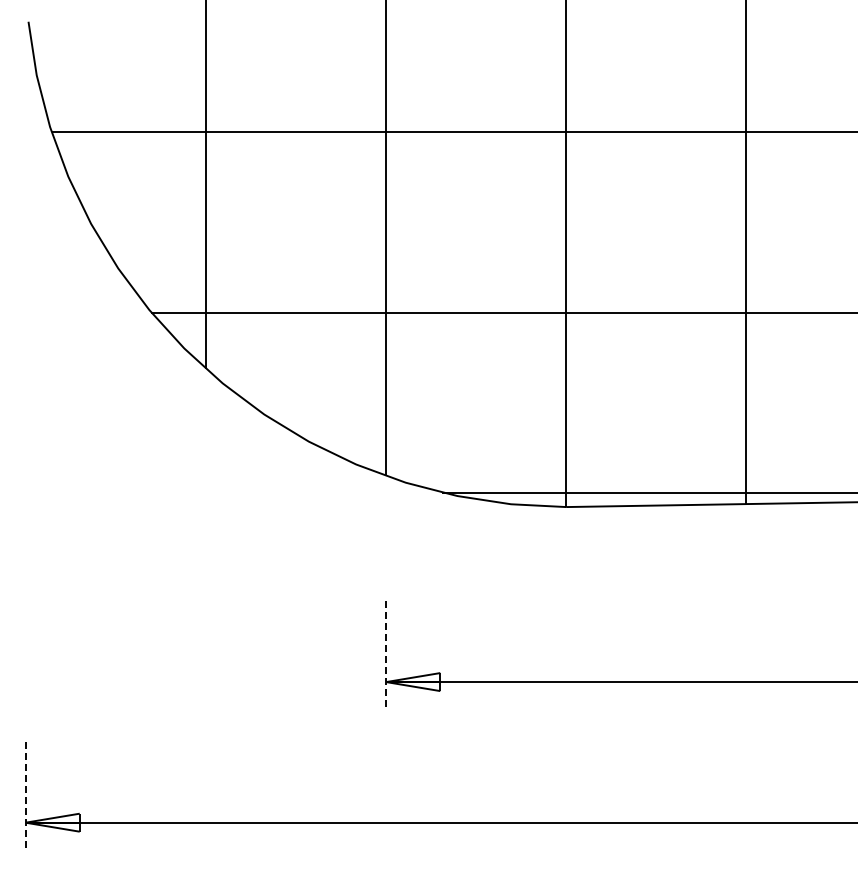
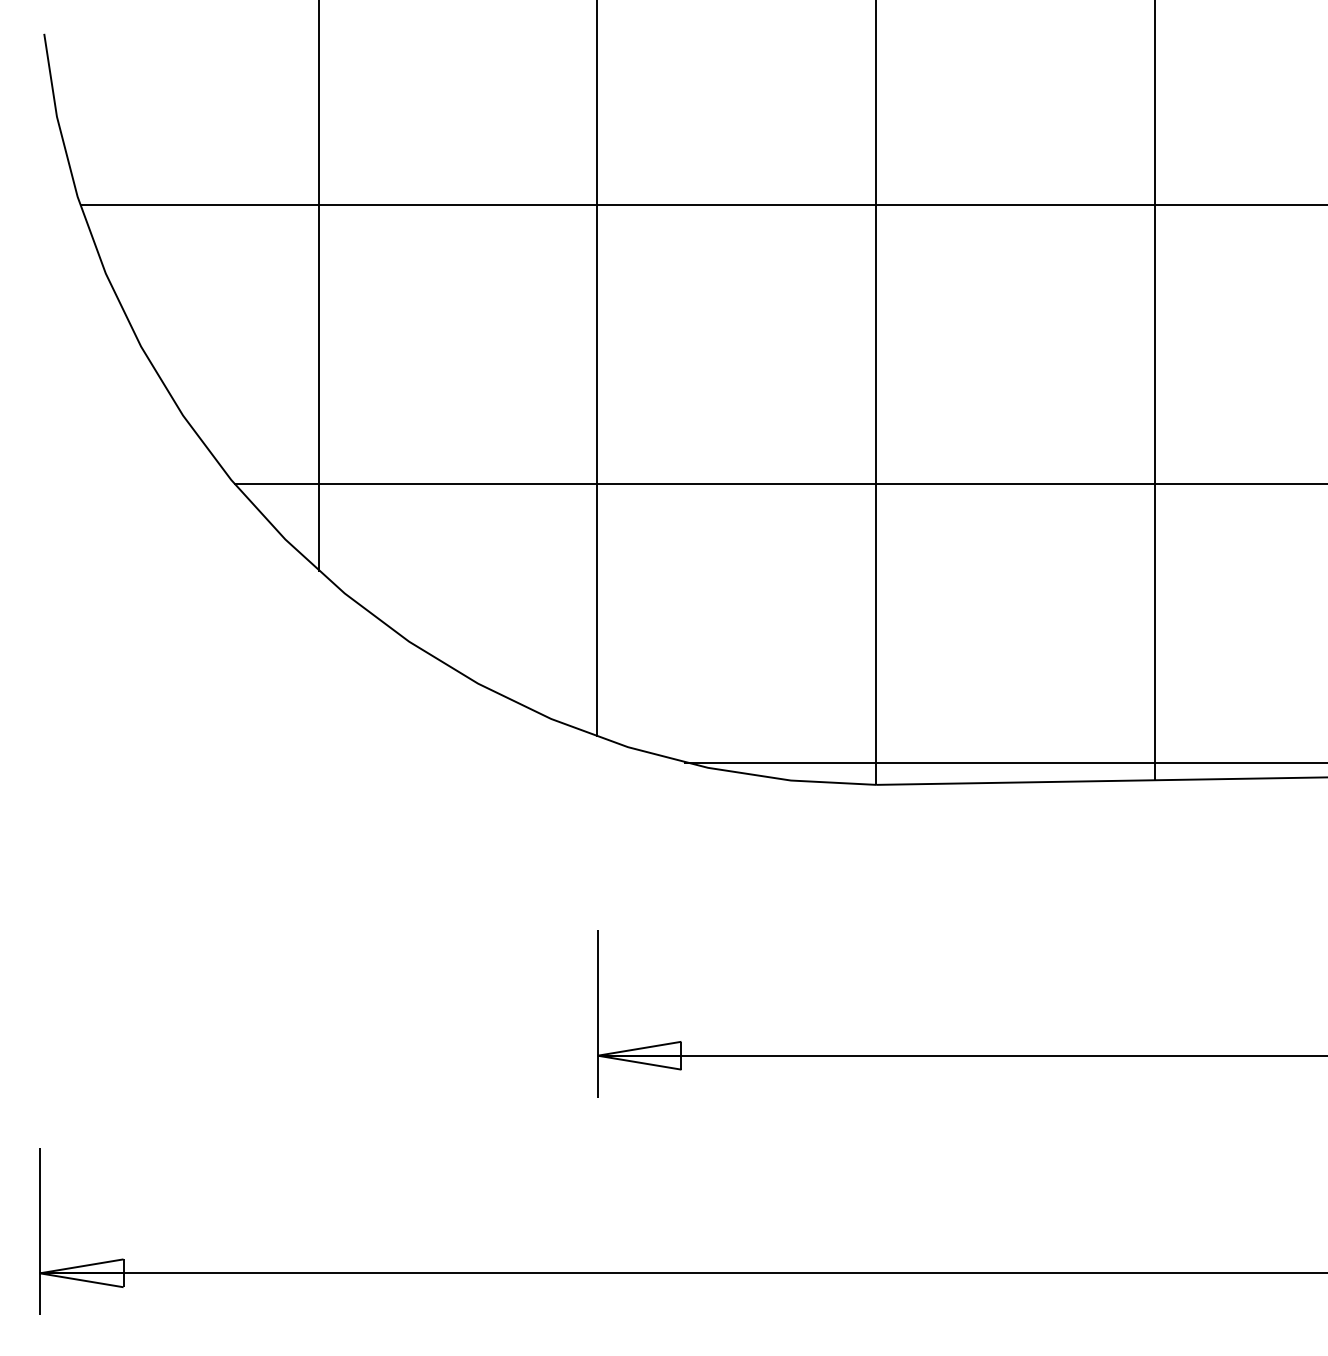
line: (386, 655) -> (598, 1014), dashed -> solid
line: (25, 796) -> (39, 1232), dashed -> solid

